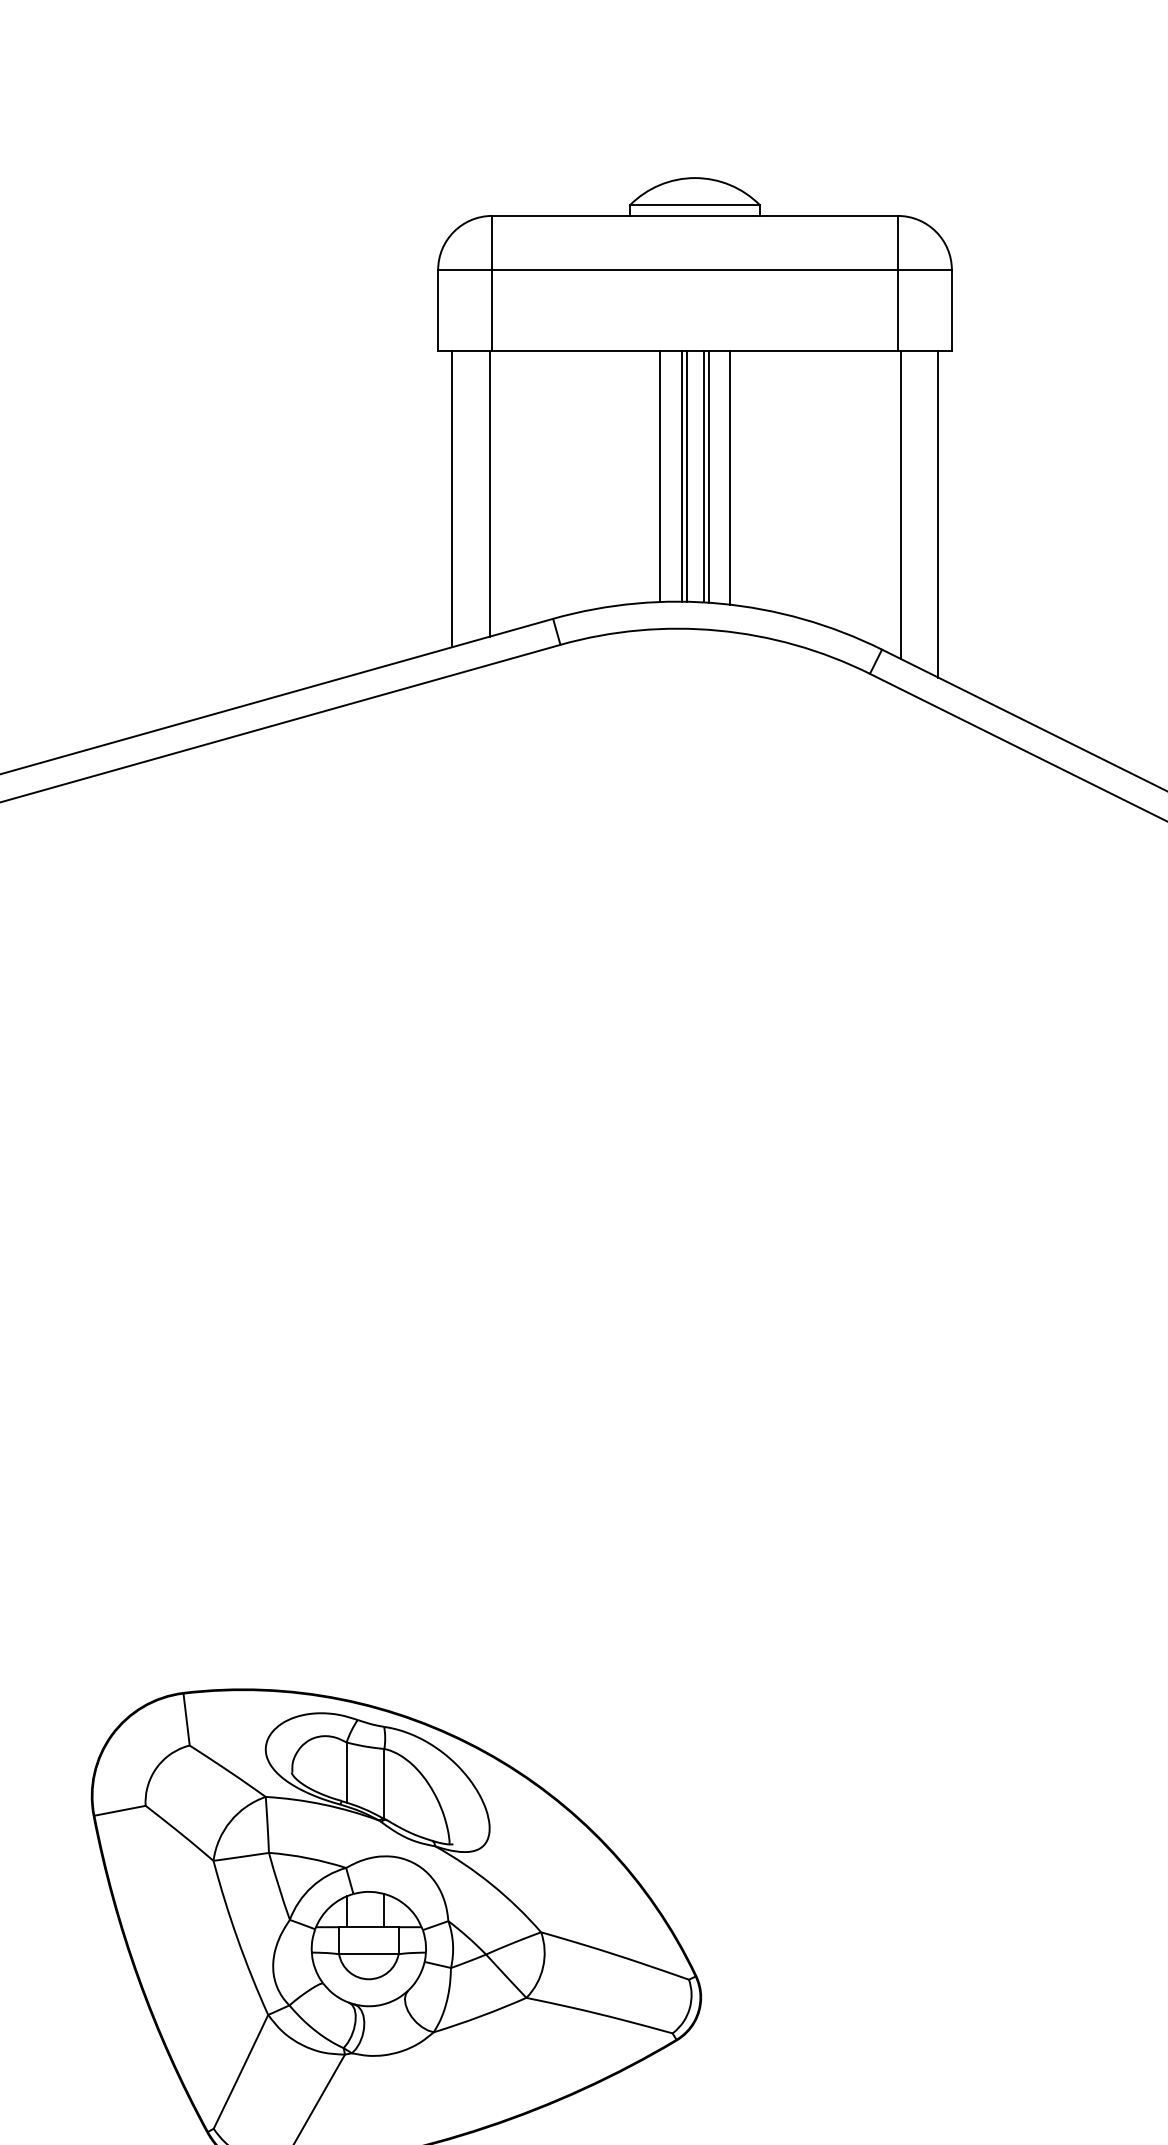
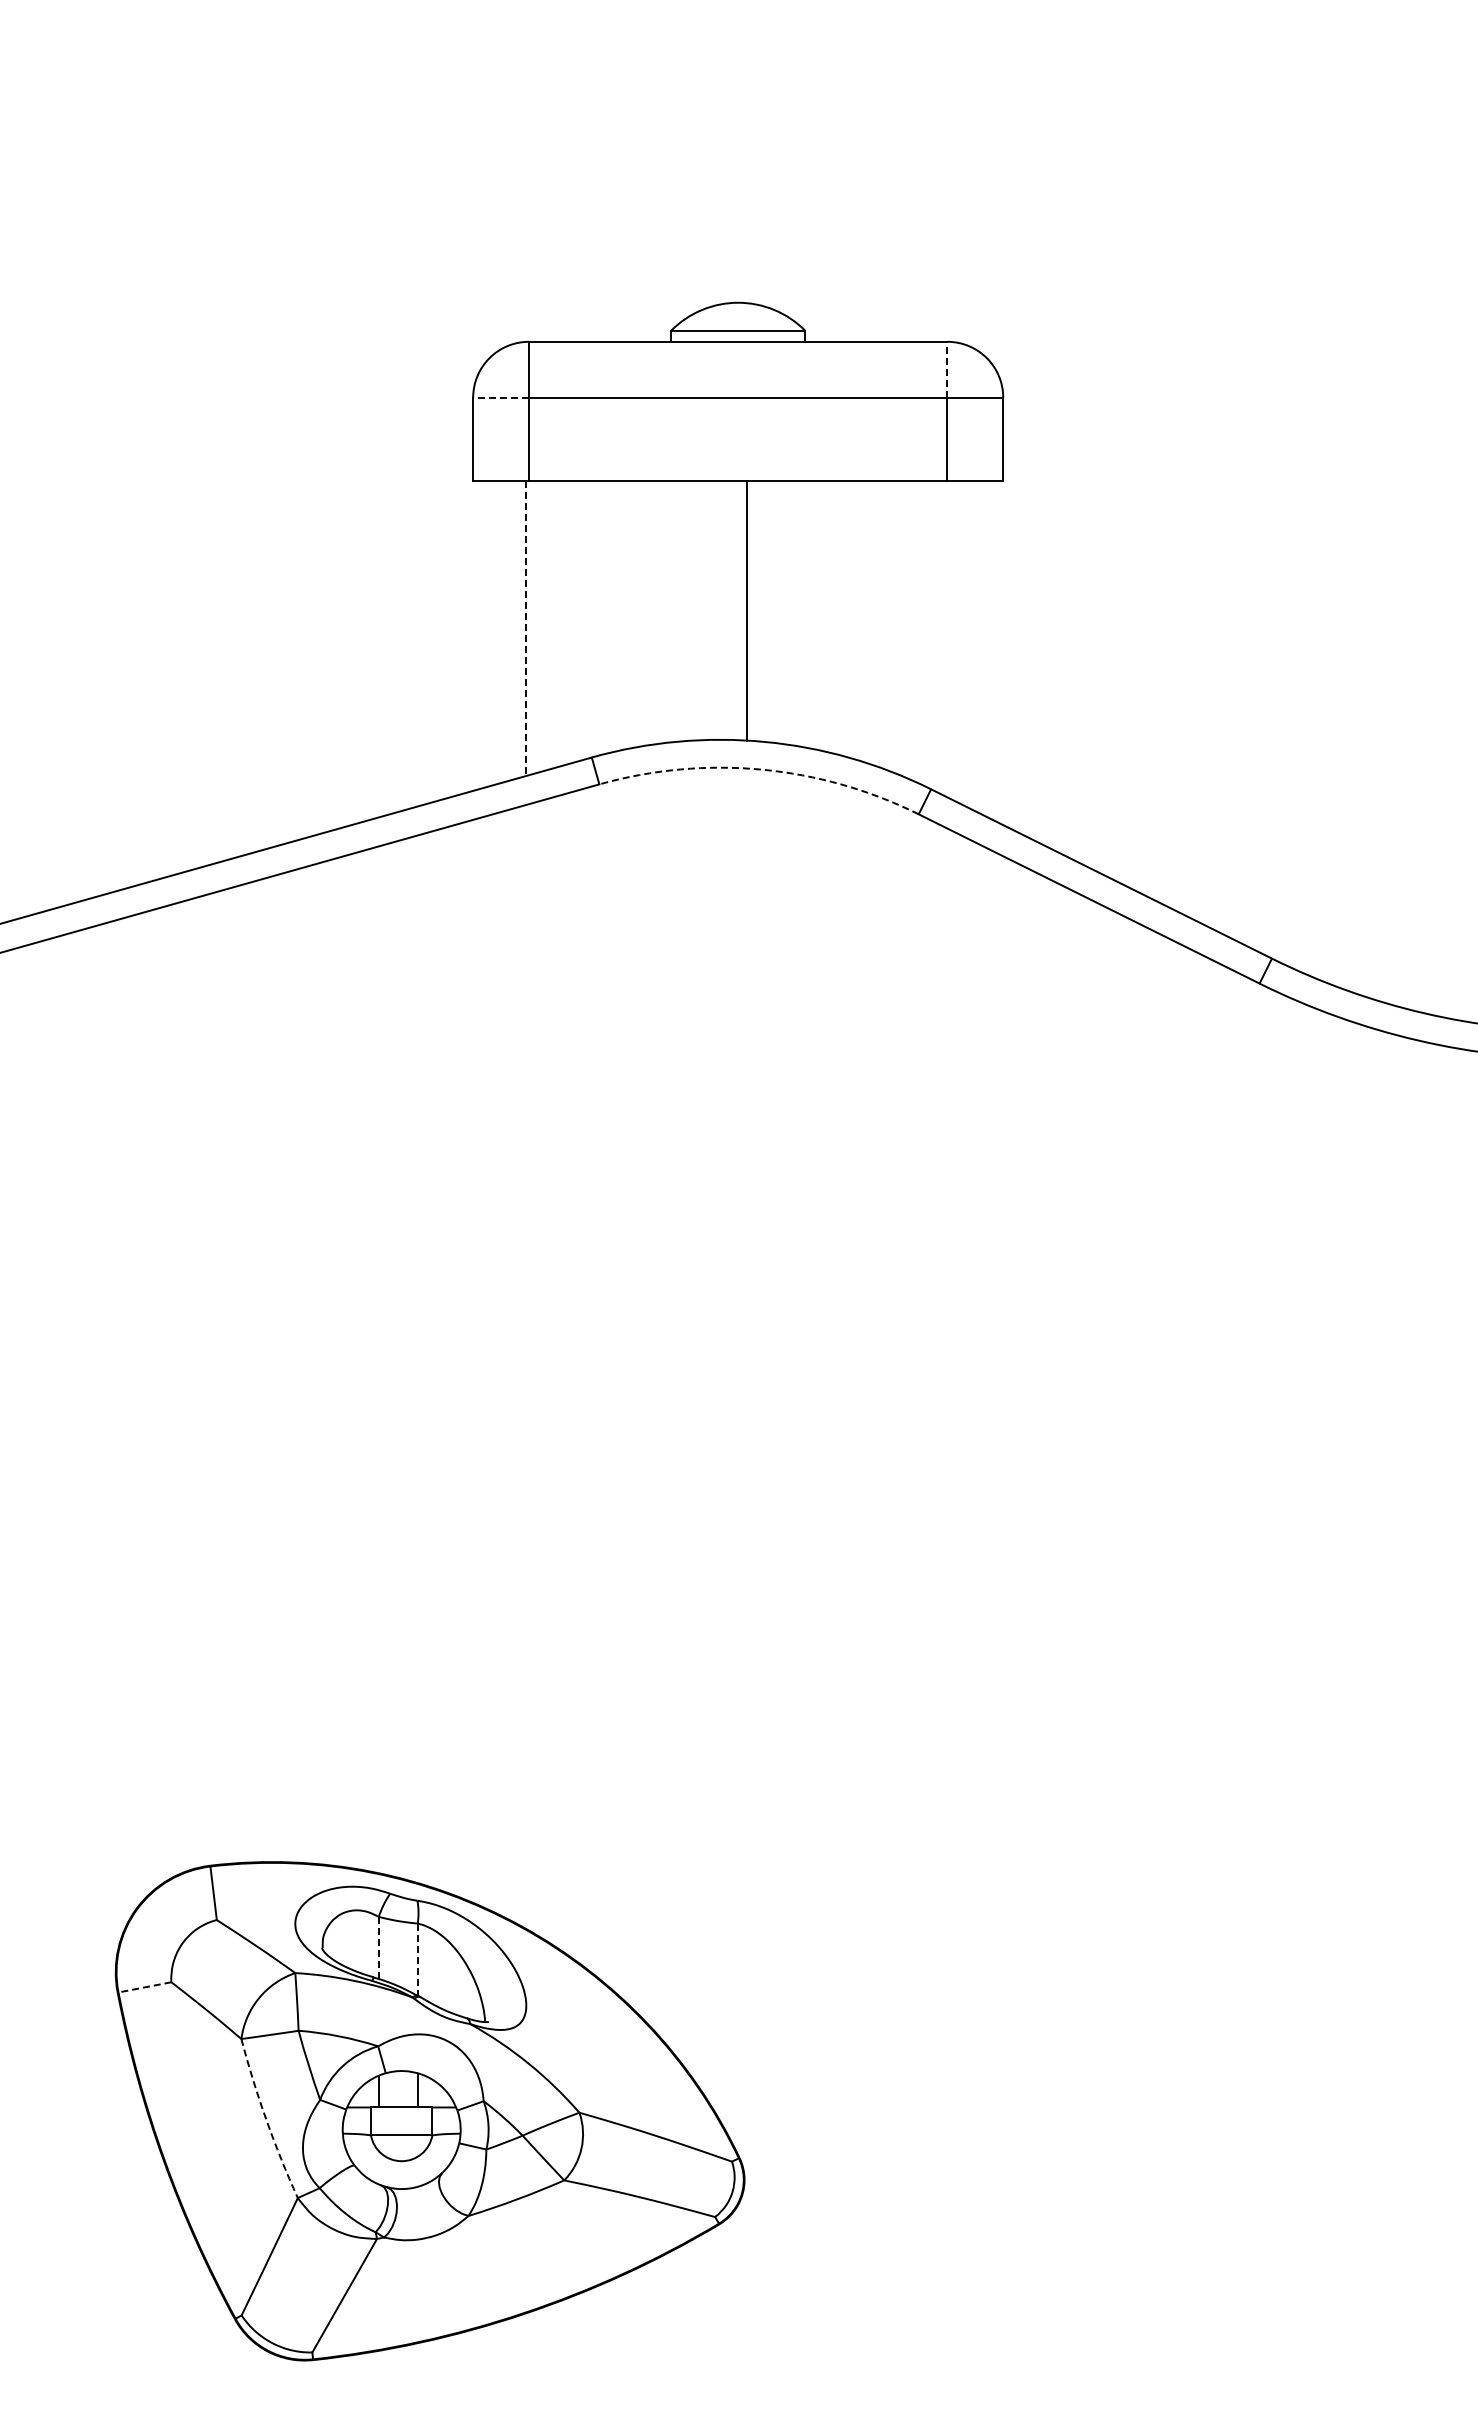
line: (897, 242) -> (947, 369), solid -> dashed
line: (465, 269) -> (501, 397), solid -> dashed
line: (660, 476) -> (702, 610), removed
line: (681, 476) -> (724, 610), removed
line: (686, 476) -> (729, 610), removed
line: (708, 476) -> (752, 610), removed
line: (729, 477) -> (773, 611), removed
line: (489, 494) -> (526, 629), solid -> dashed
line: (452, 498) -> (487, 633), removed
line: (900, 504) -> (950, 639), removed
line: (938, 514) -> (989, 649), removed
arc: (717, 630) -> (761, 769), solid -> dashed
line: (346, 1773) -> (378, 1948), solid -> dashed
line: (384, 1784) -> (417, 1960), solid -> dashed
line: (119, 1810) -> (144, 1987), solid -> dashed
arc: (237, 1938) -> (266, 2119), solid -> dashed

